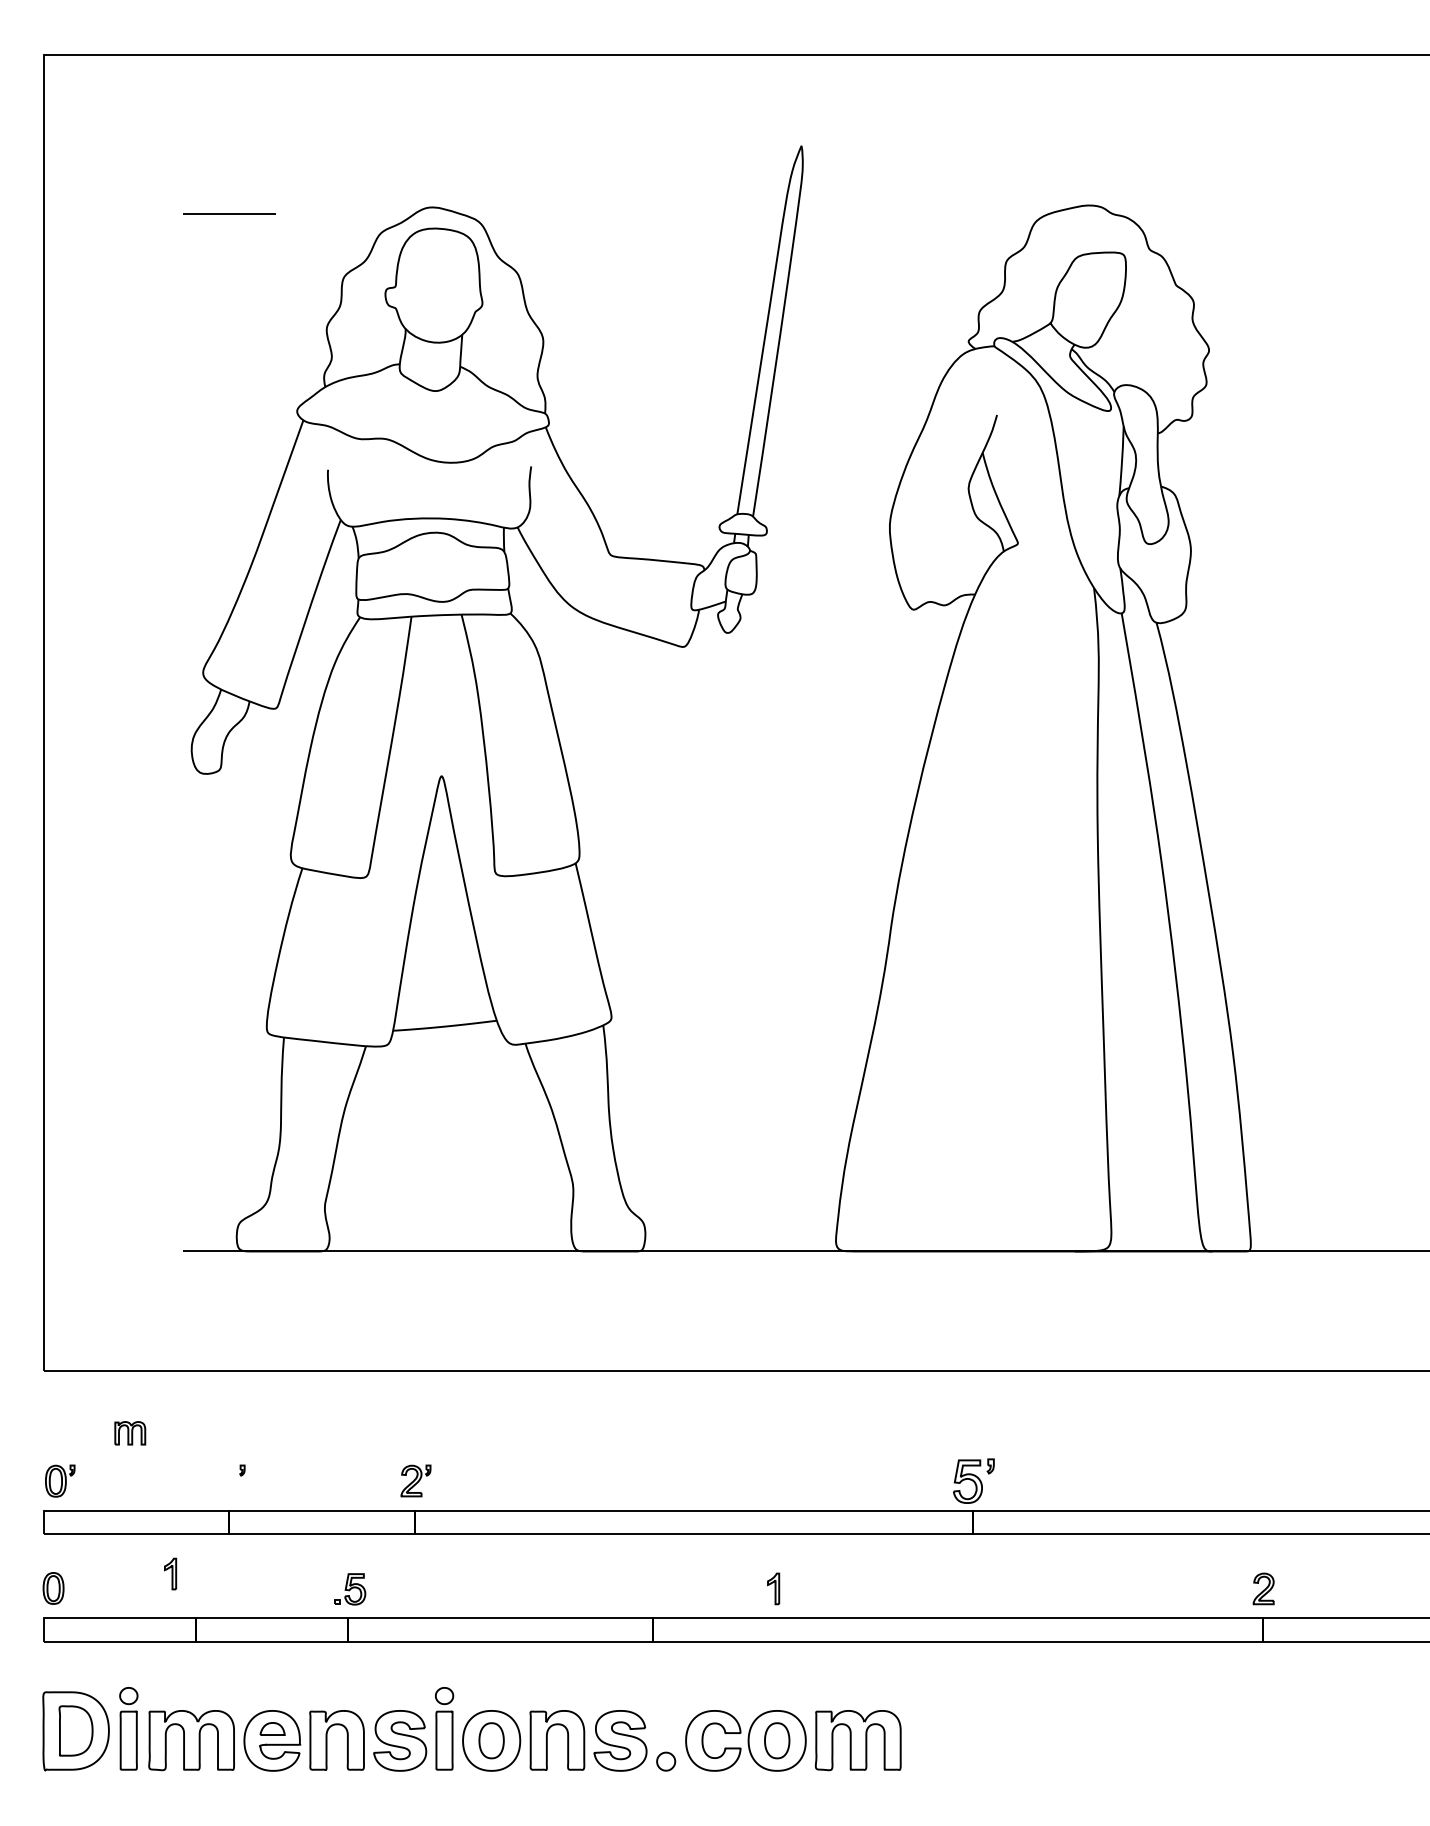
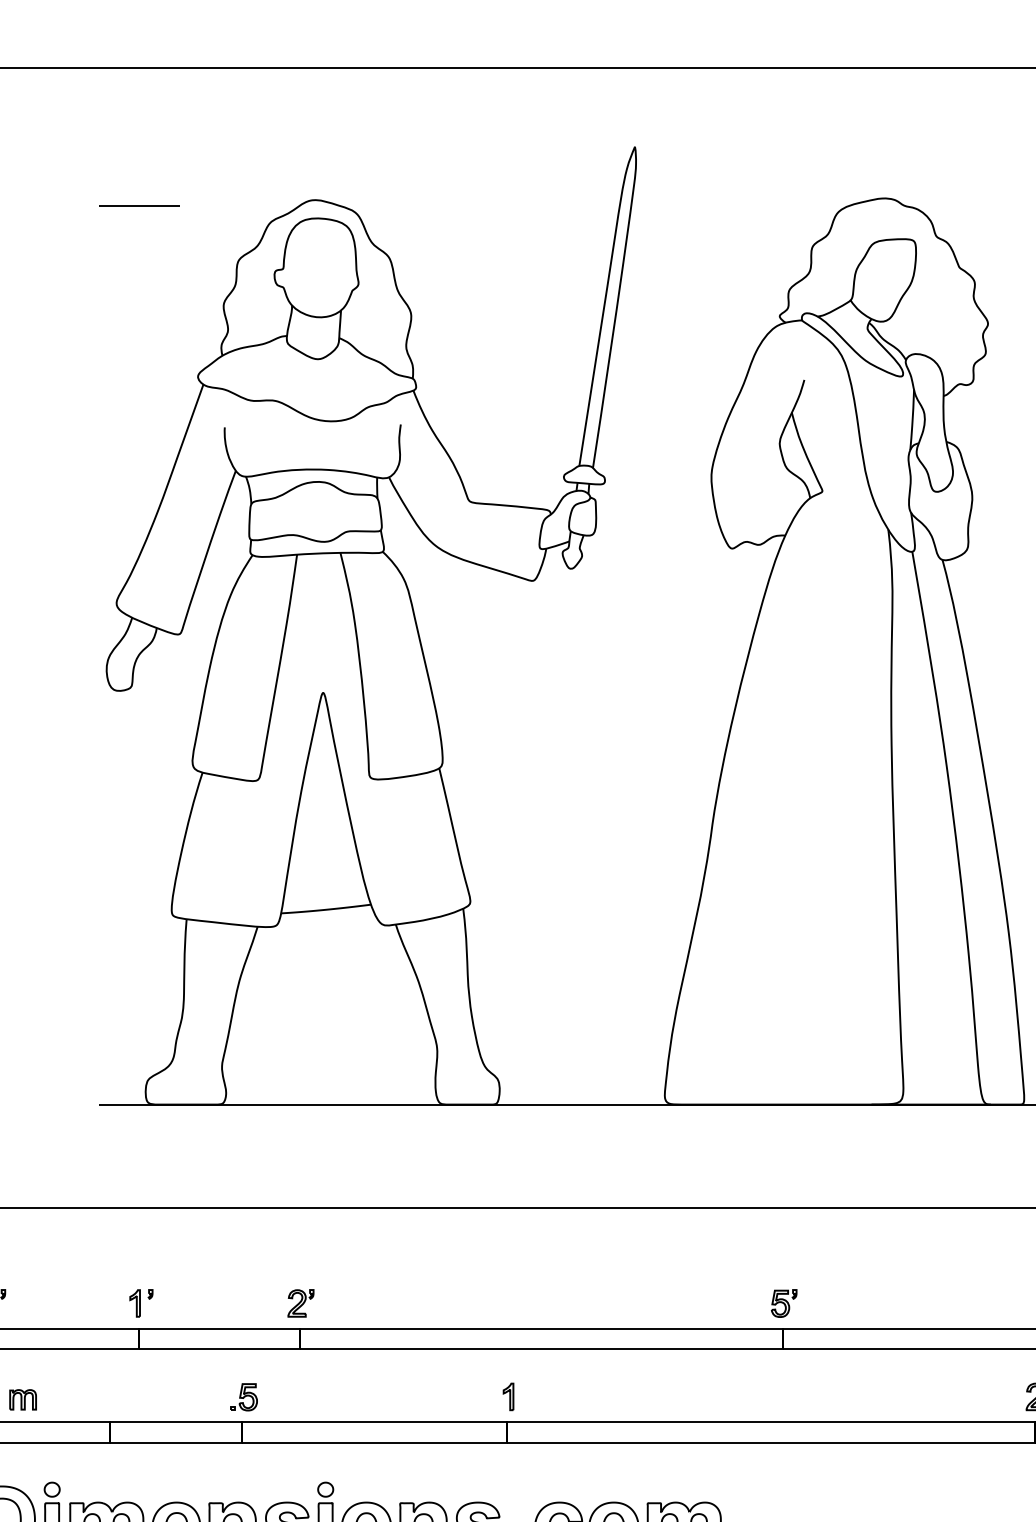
part: (130, 1433) -> (23, 1400), moved
part: (973, 1480) -> (783, 1302), size x0.71
part: (170, 1573) -> (135, 1302), moved
part: (773, 1588) -> (508, 1396), moved

